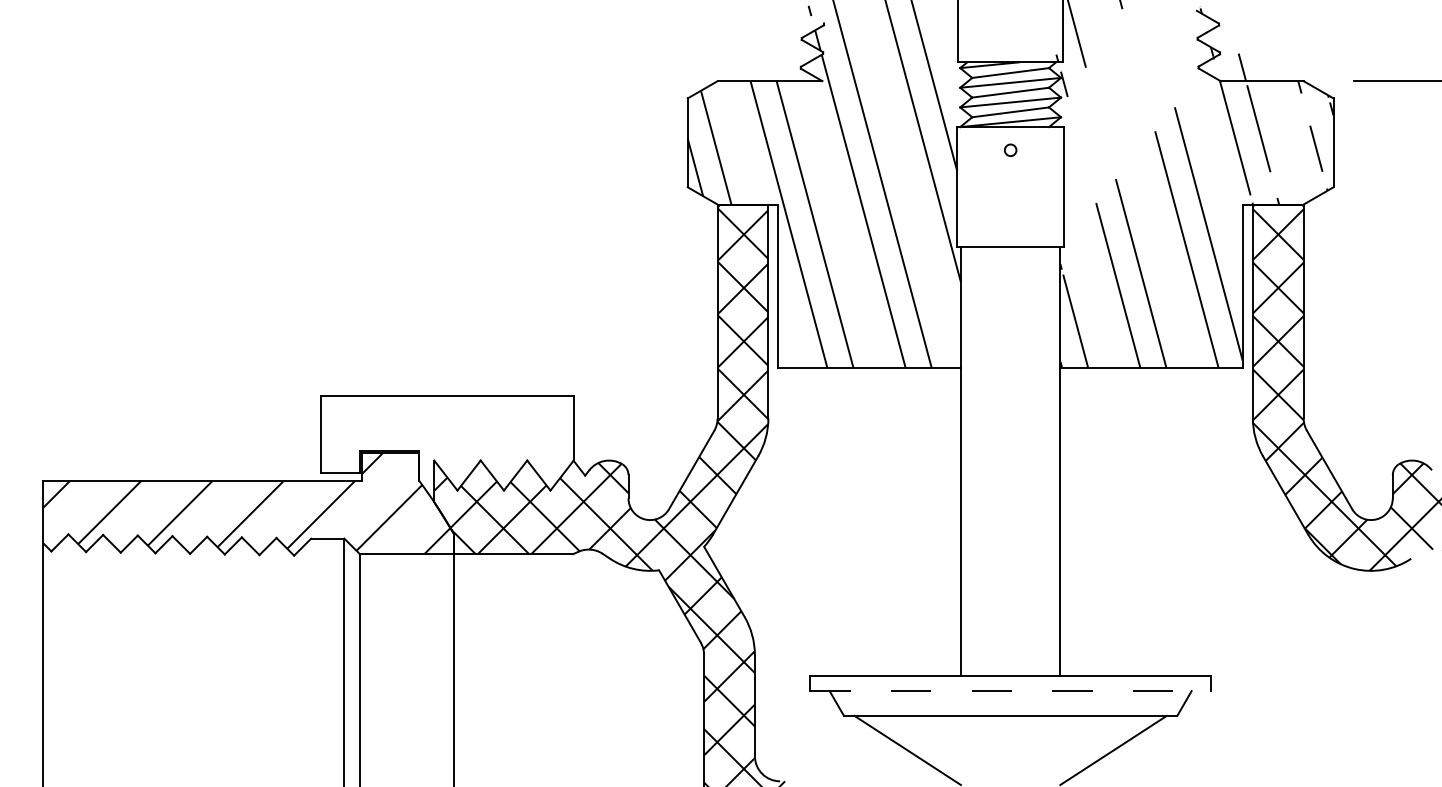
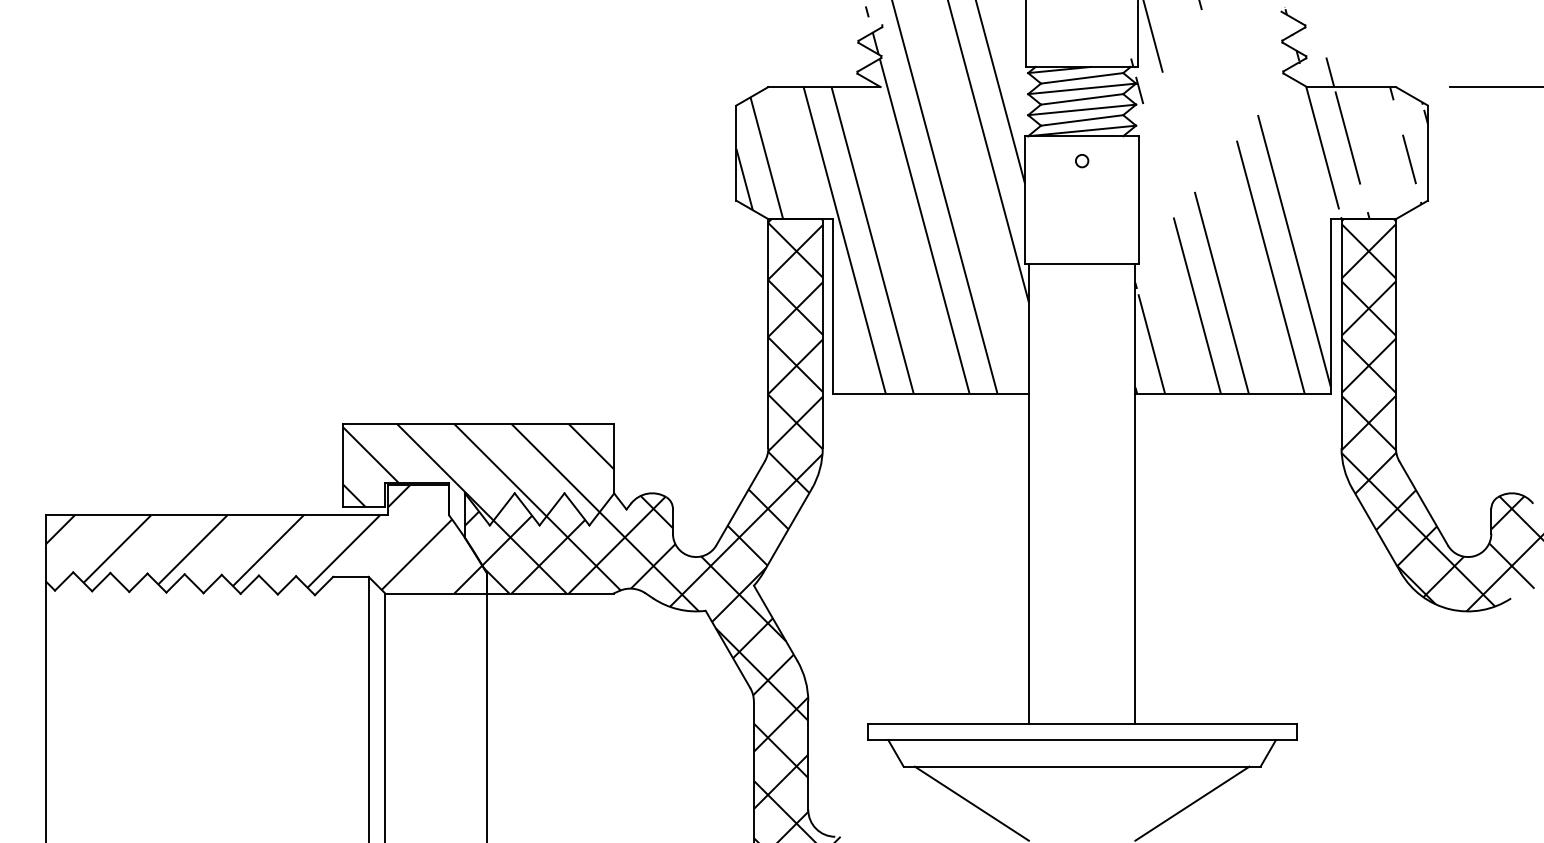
hatch: (446, 440) -> (478, 471), added
line: (1010, 691) -> (1082, 740), dashed -> solid

